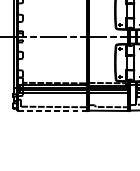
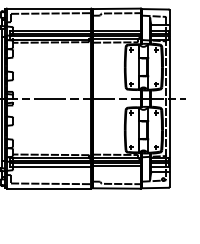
line: (52, 110) -> (48, 188), dashed -> solid

